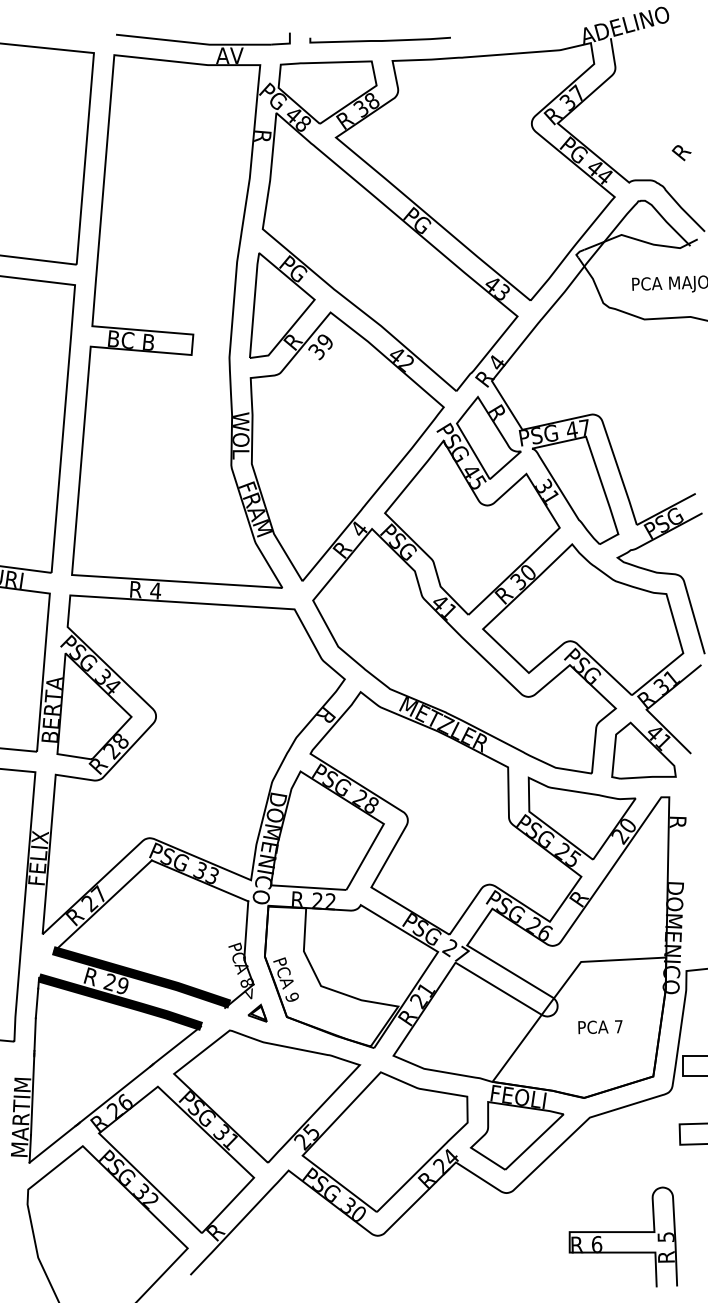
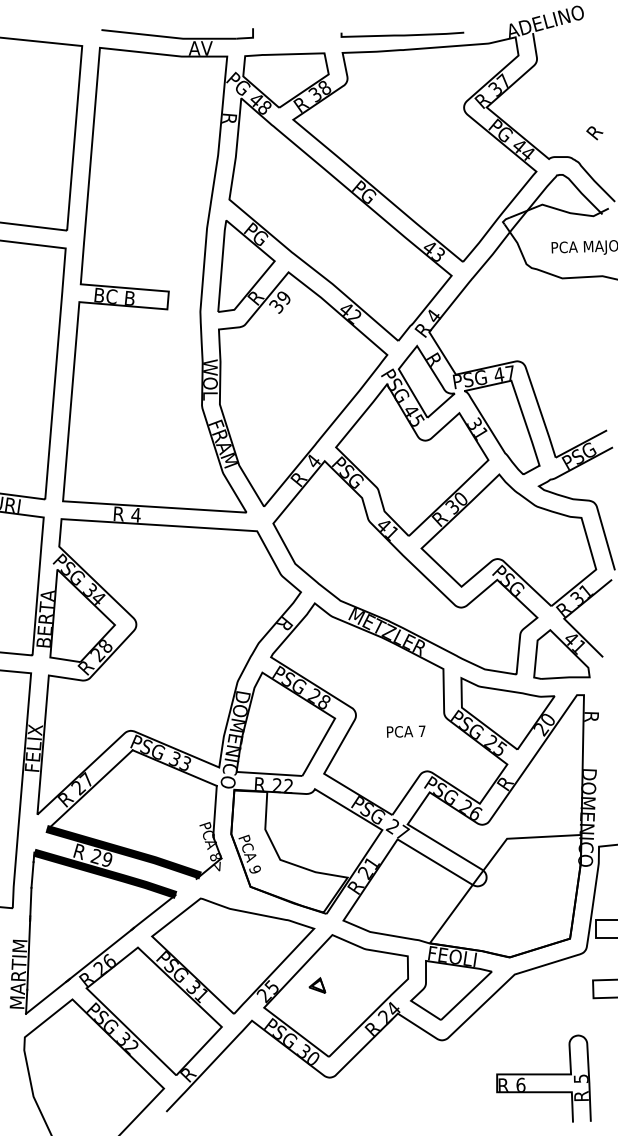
curve: (379, 40) -> (401, 35), moved
part: (257, 1012) -> (317, 984), moved
text: (600, 1027) -> (406, 731), moved

